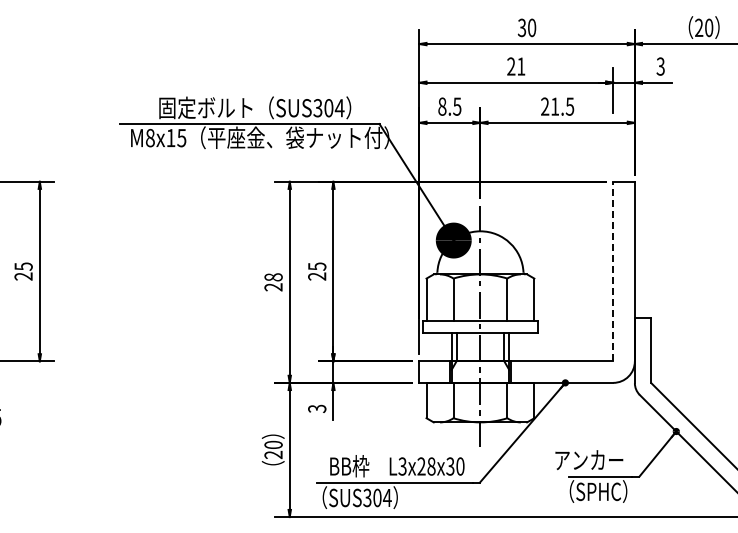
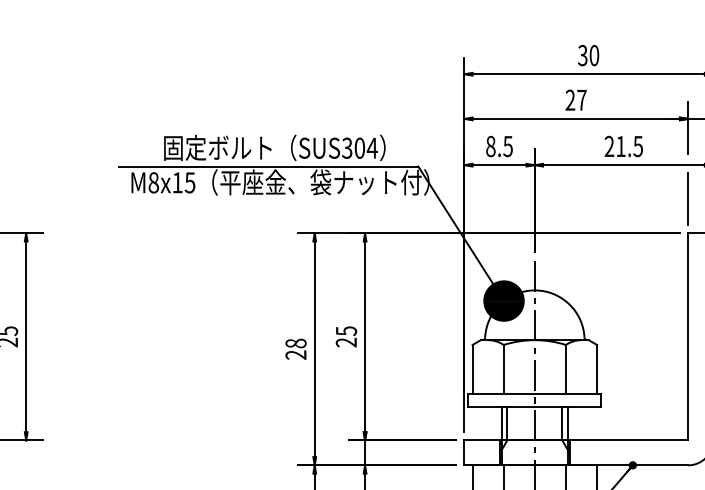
text: (521, 66) -> (582, 100), 21 -> 27
line: (613, 151) -> (688, 198), added
line: (613, 271) -> (688, 336), dashed -> solid

